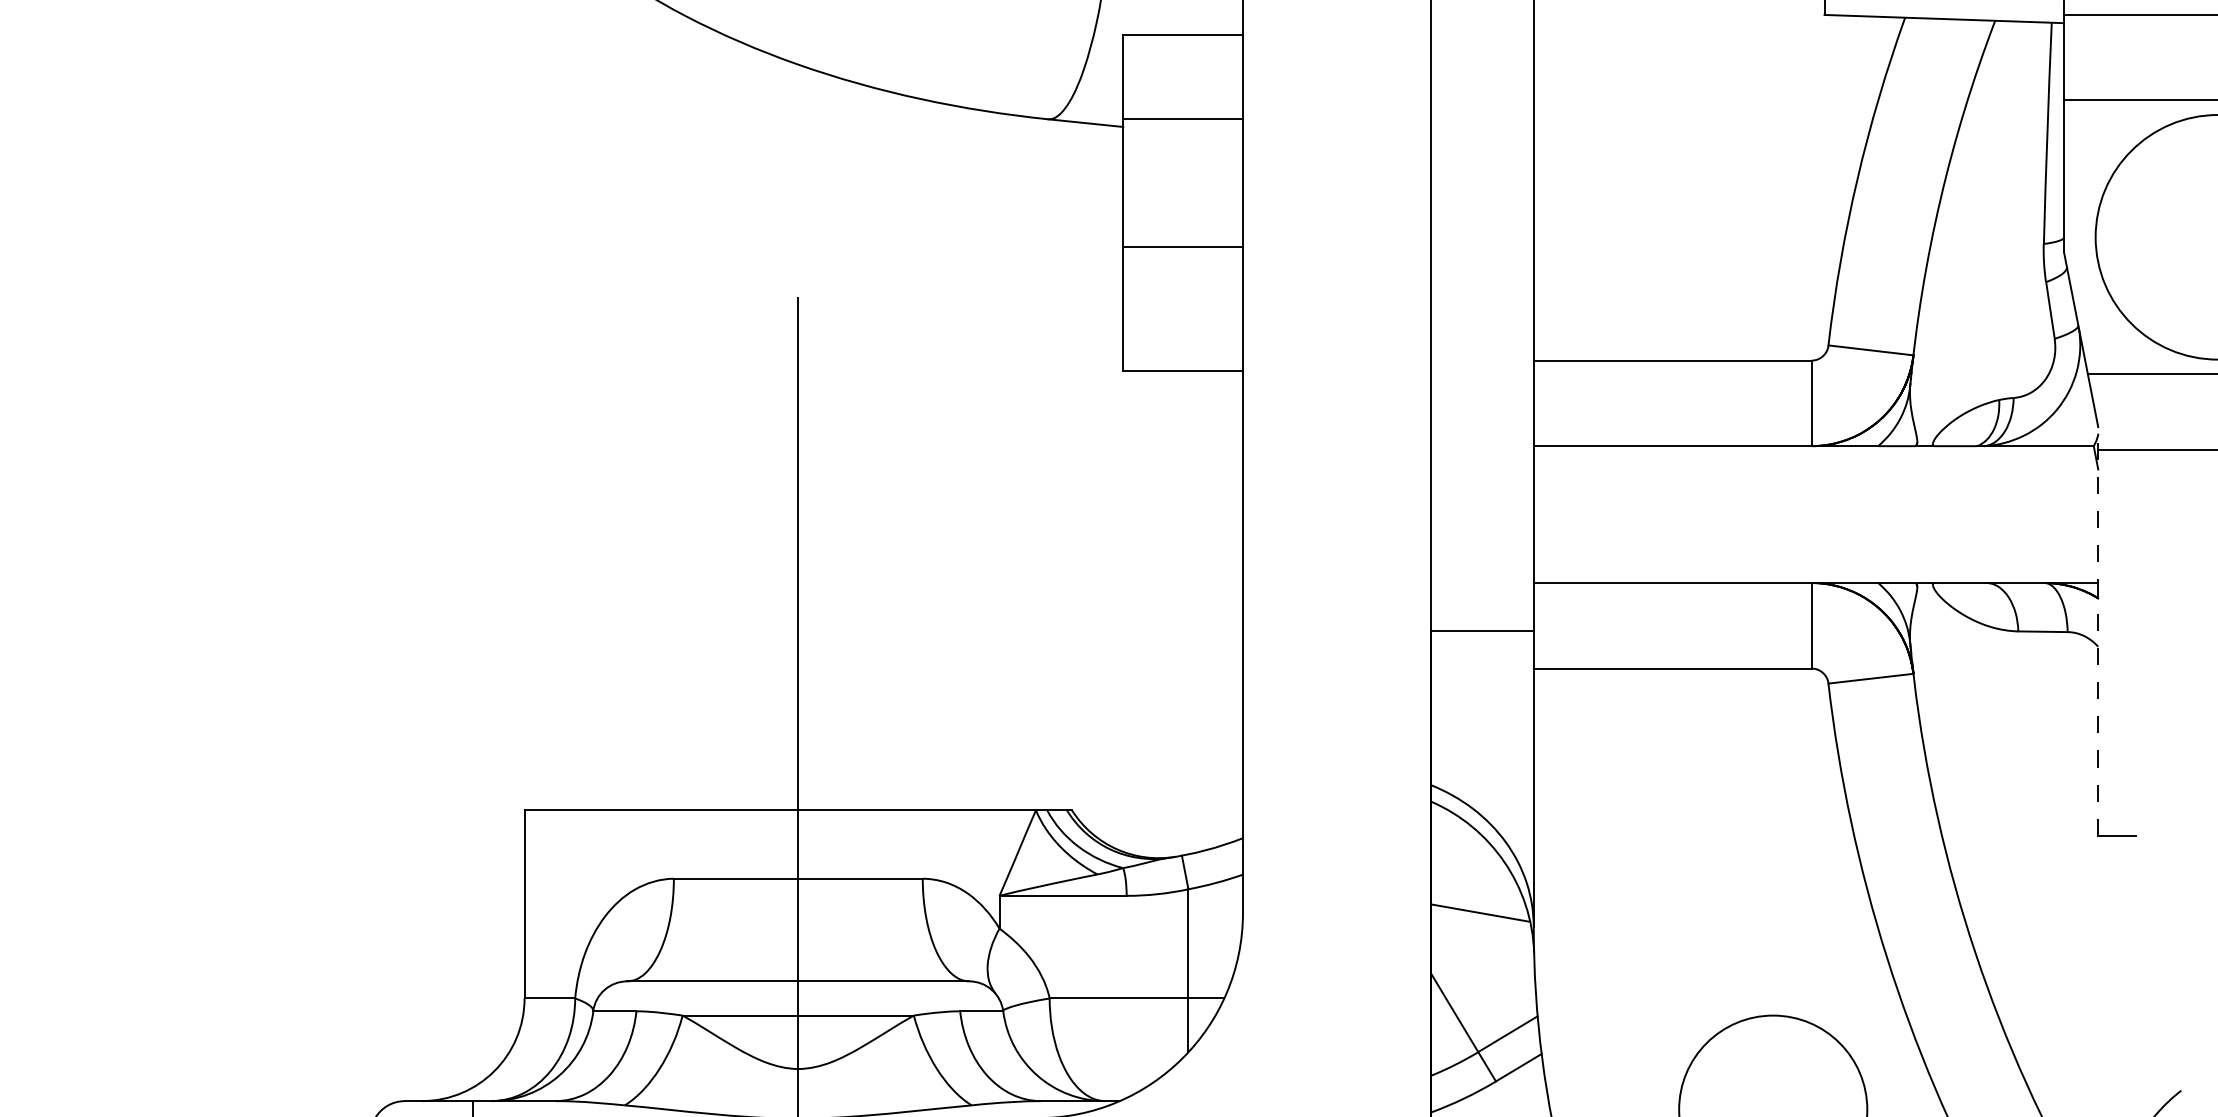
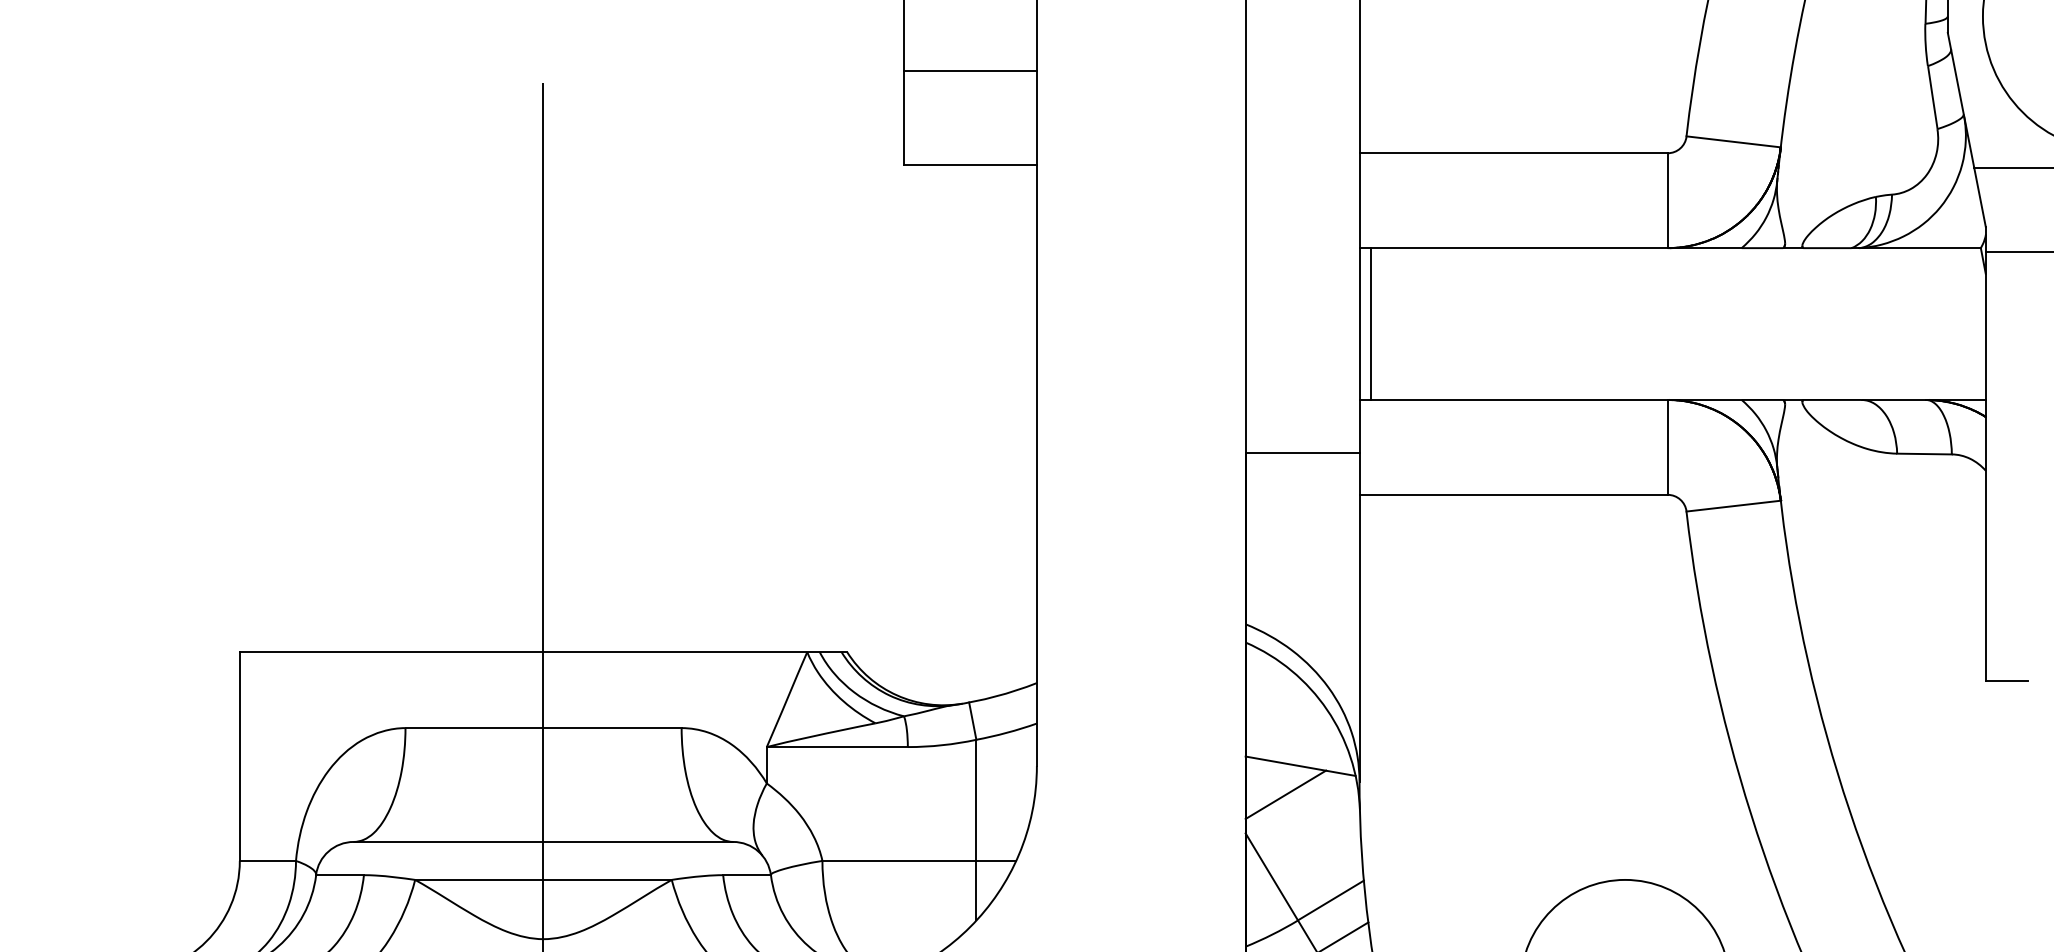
line: (1182, 246) -> (969, 70), moved
line: (1544, 514) -> (1371, 323), added
line: (2098, 631) -> (1986, 453), dashed -> solid
line: (1467, 938) -> (1286, 794), added

